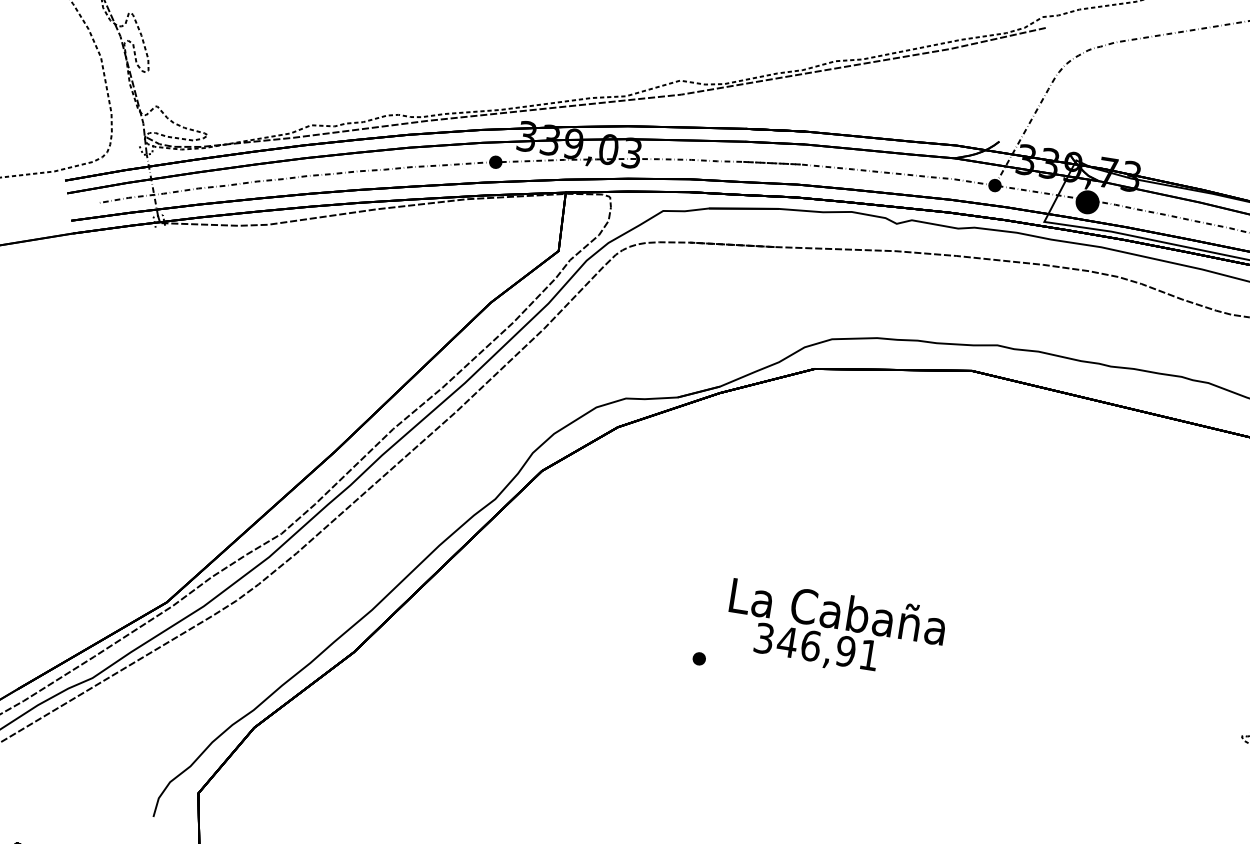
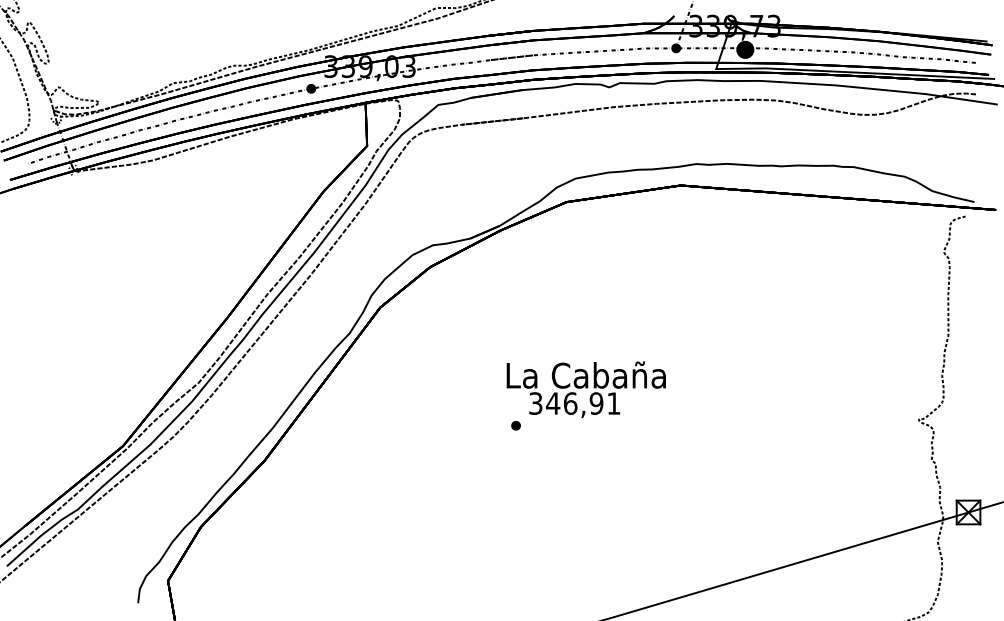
text: (834, 630) -> (585, 389), moved

